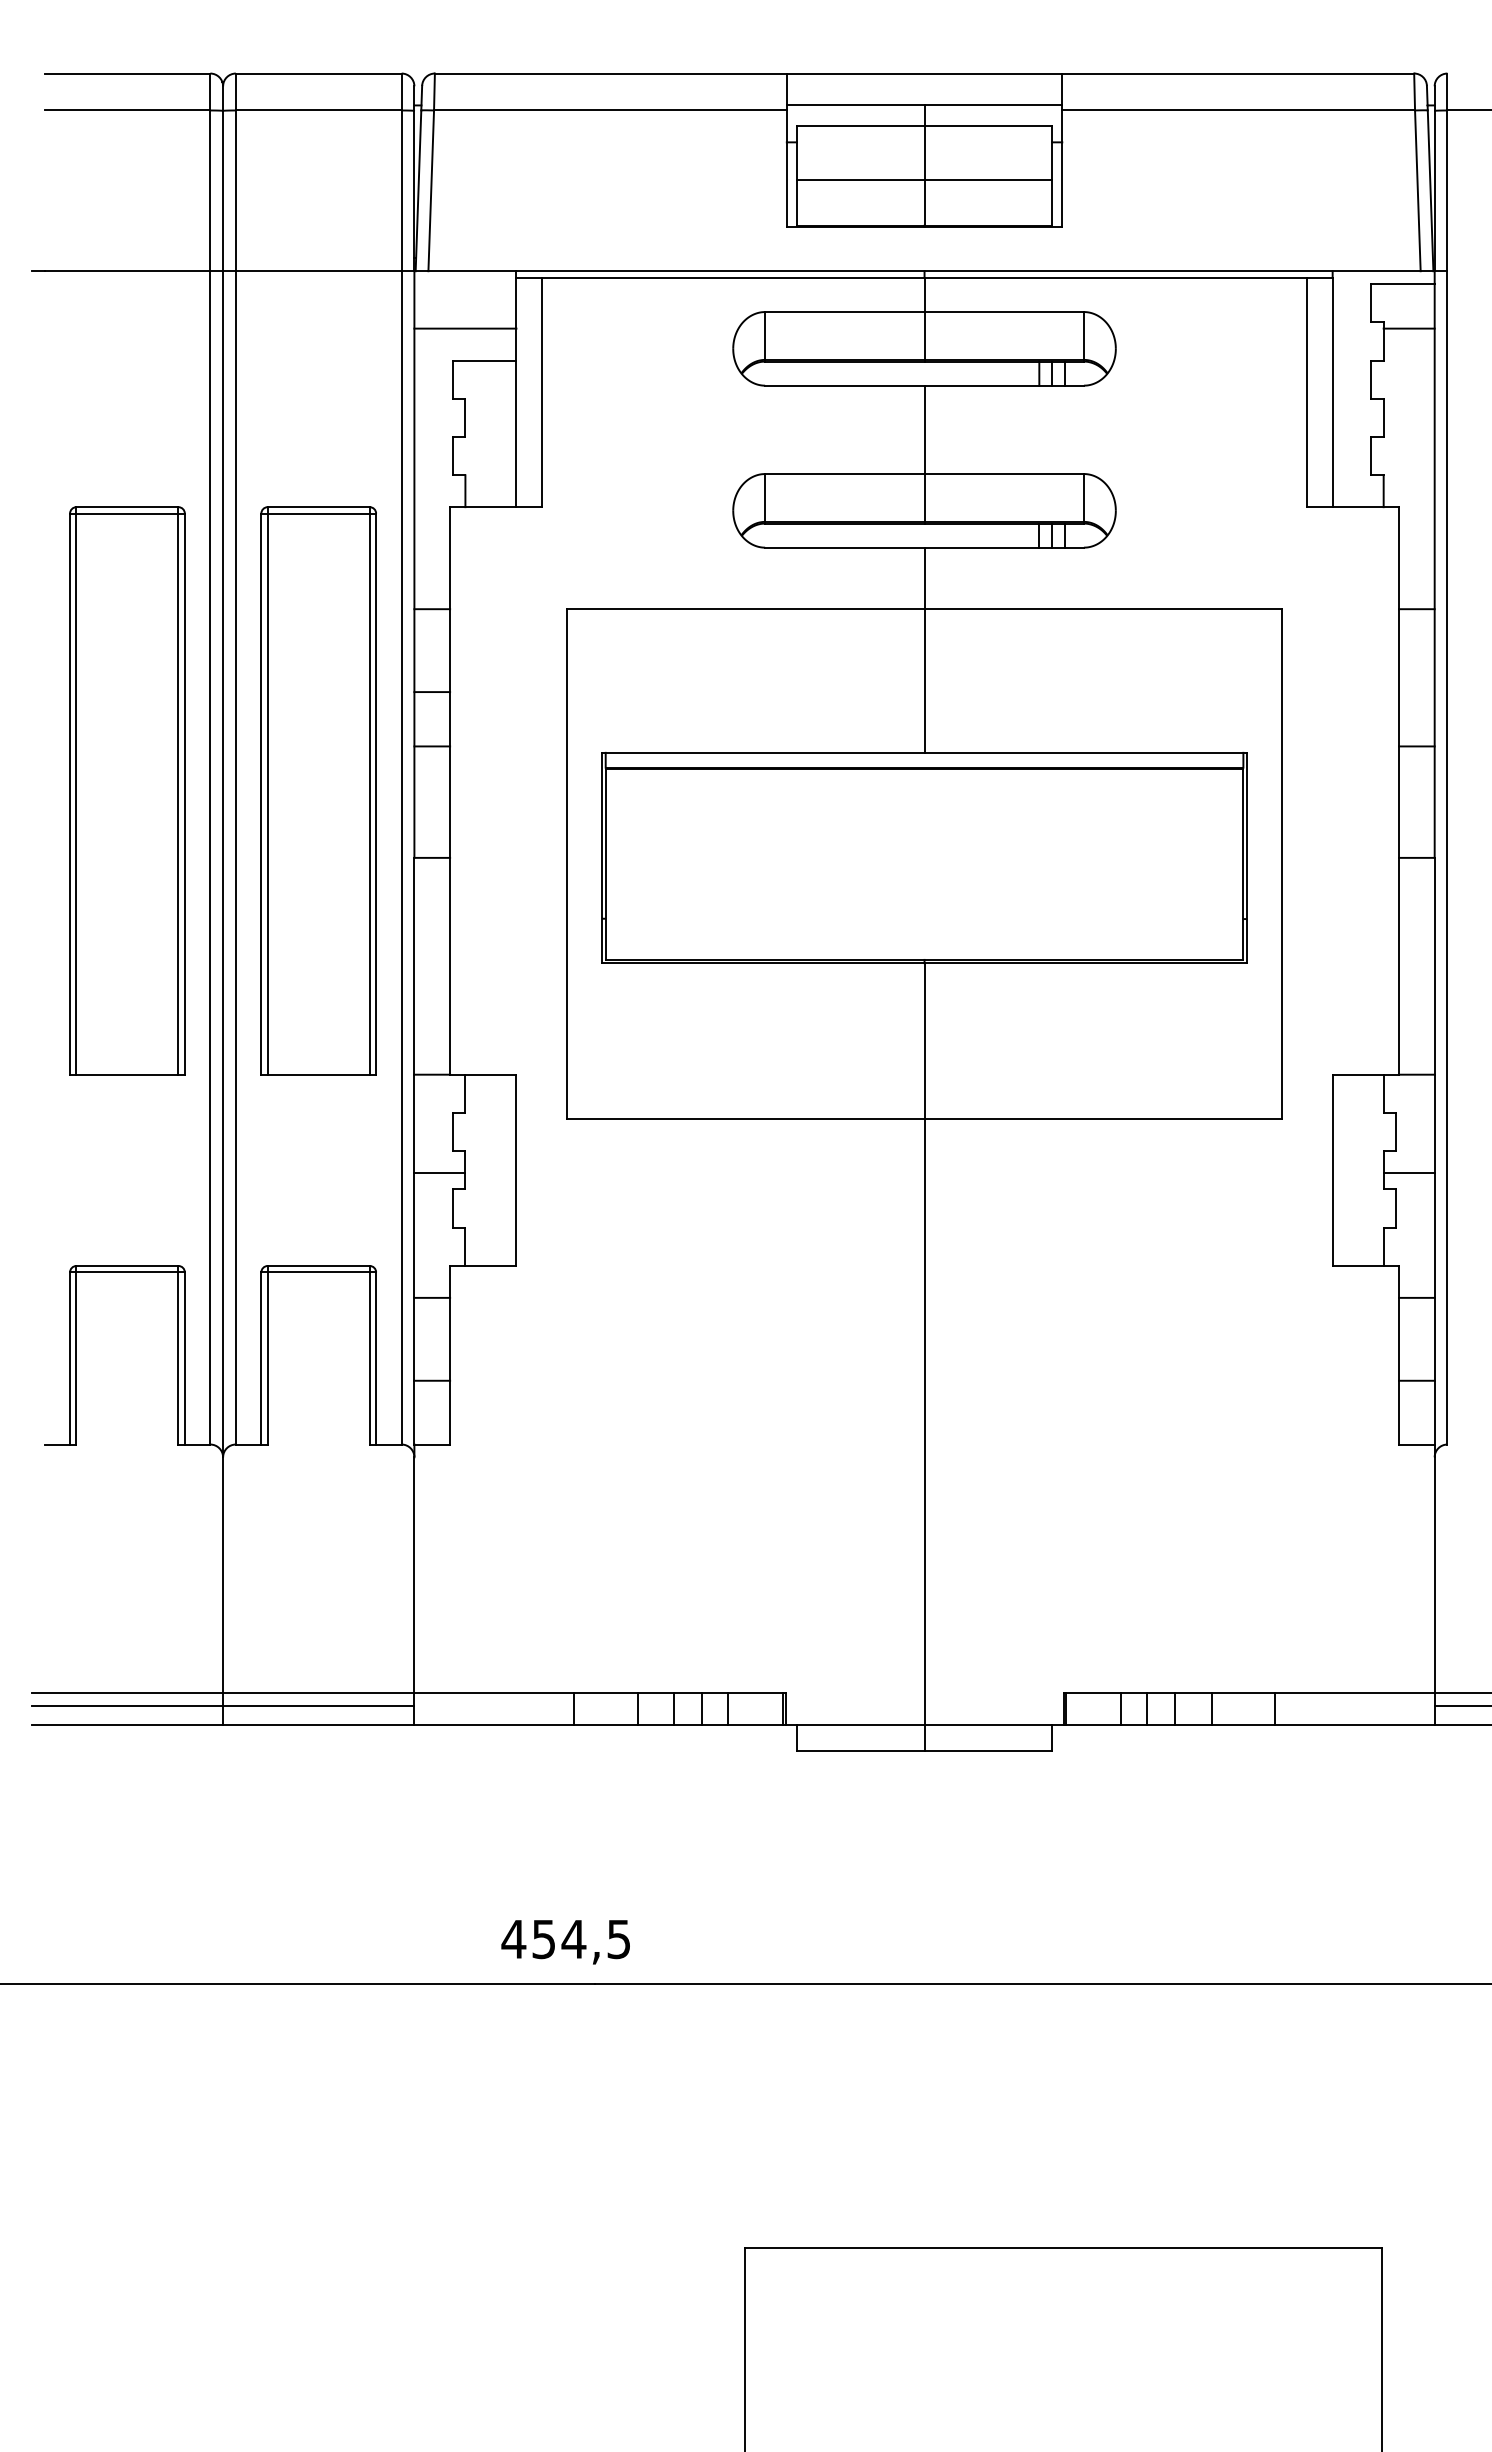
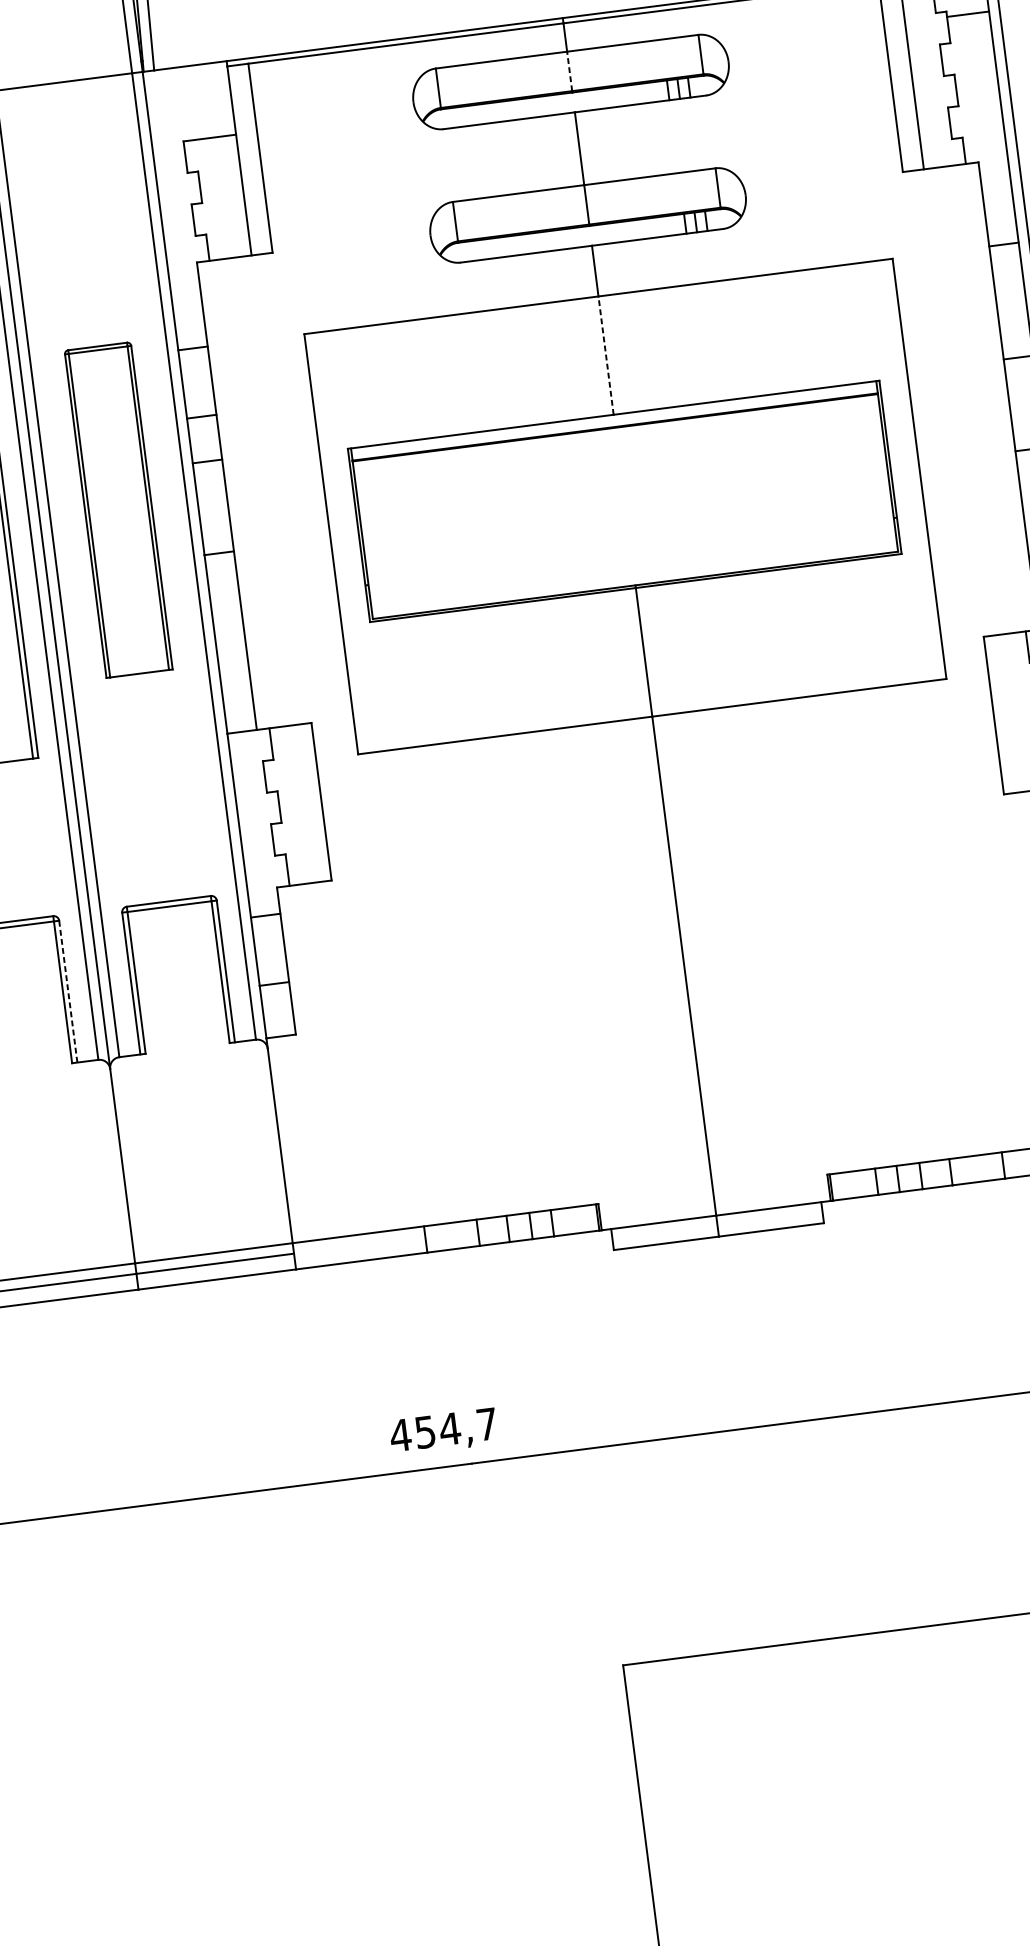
line: (465, 328) -> (190, 113), removed
line: (924, 335) -> (569, 71), solid -> dashed
line: (924, 681) -> (606, 356), solid -> dashed
part: (318, 790) -> (118, 509), size x0.7
line: (439, 1173) -> (258, 812), removed
line: (184, 1357) -> (67, 990), solid -> dashed
text: (618, 1939) -> (486, 1424), 454,5 -> 454,7

